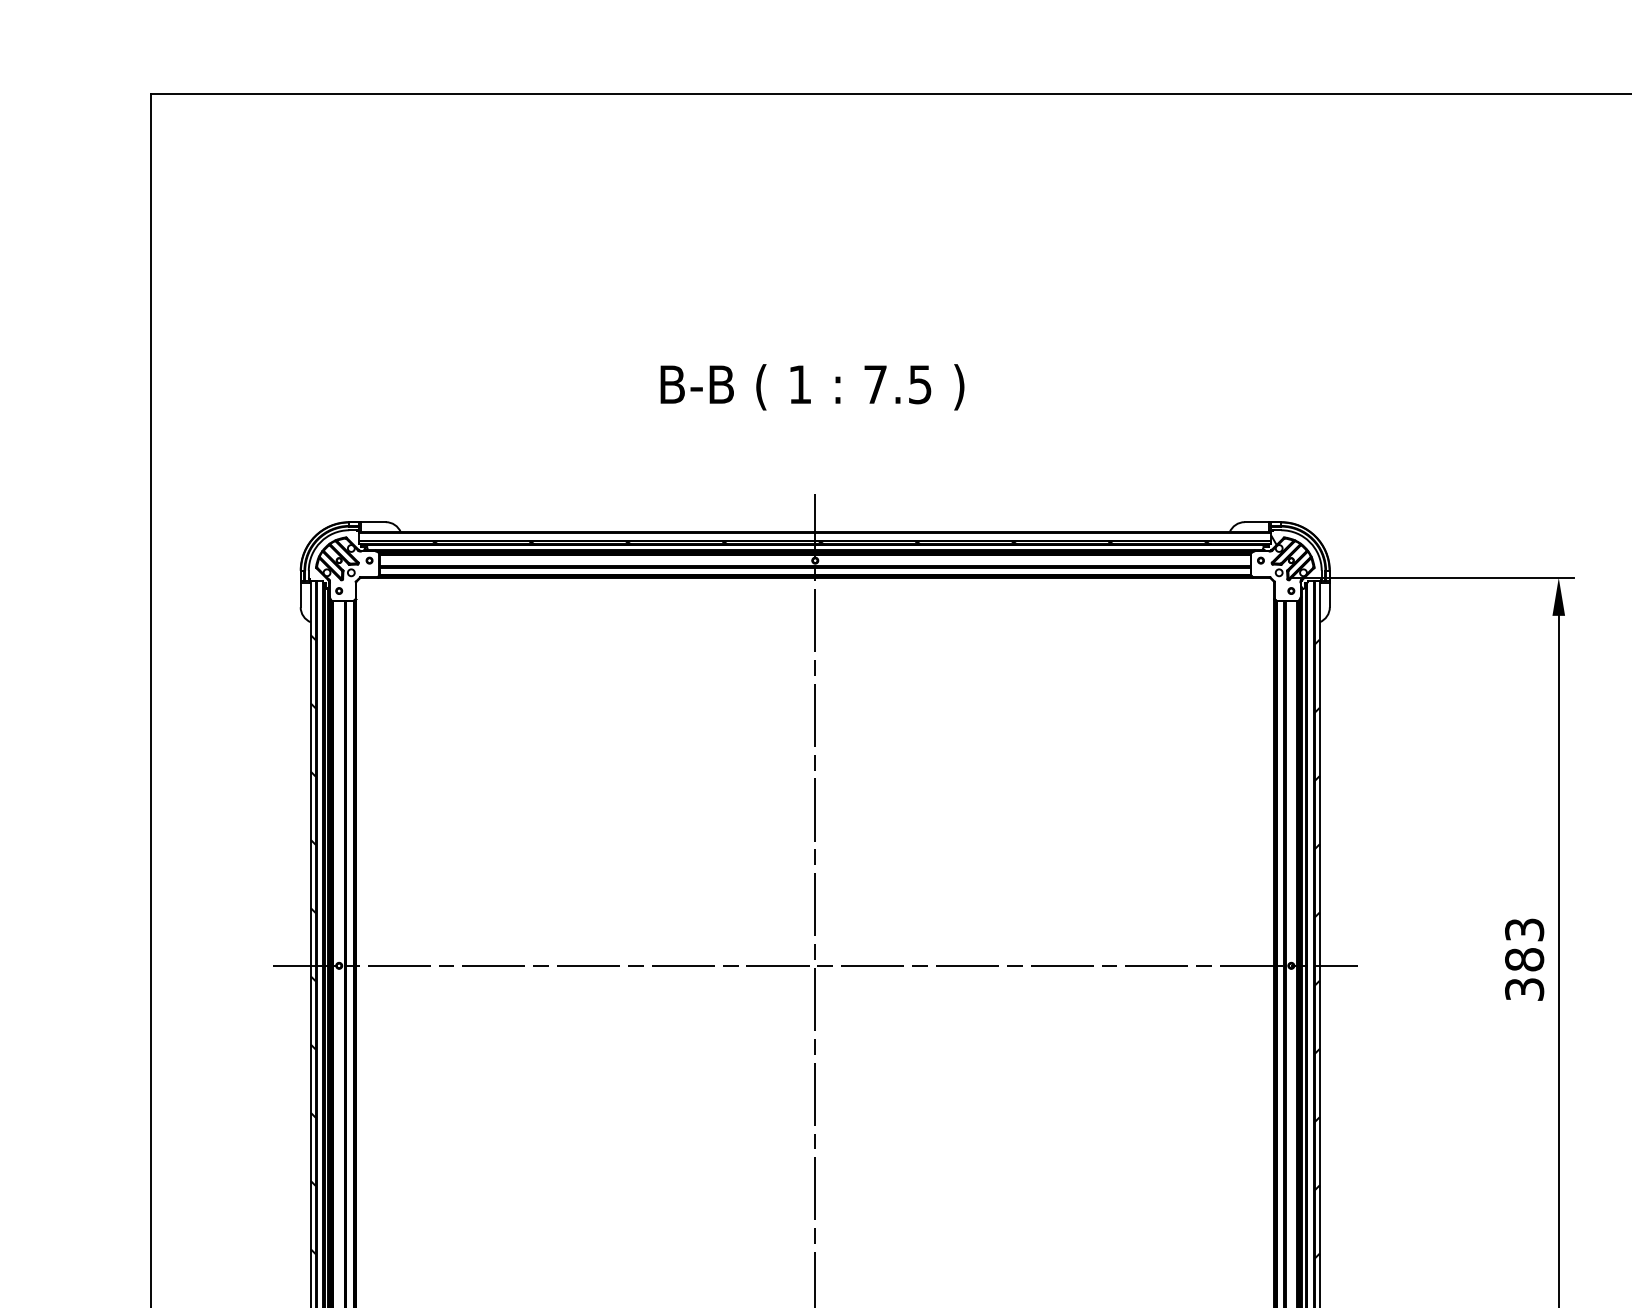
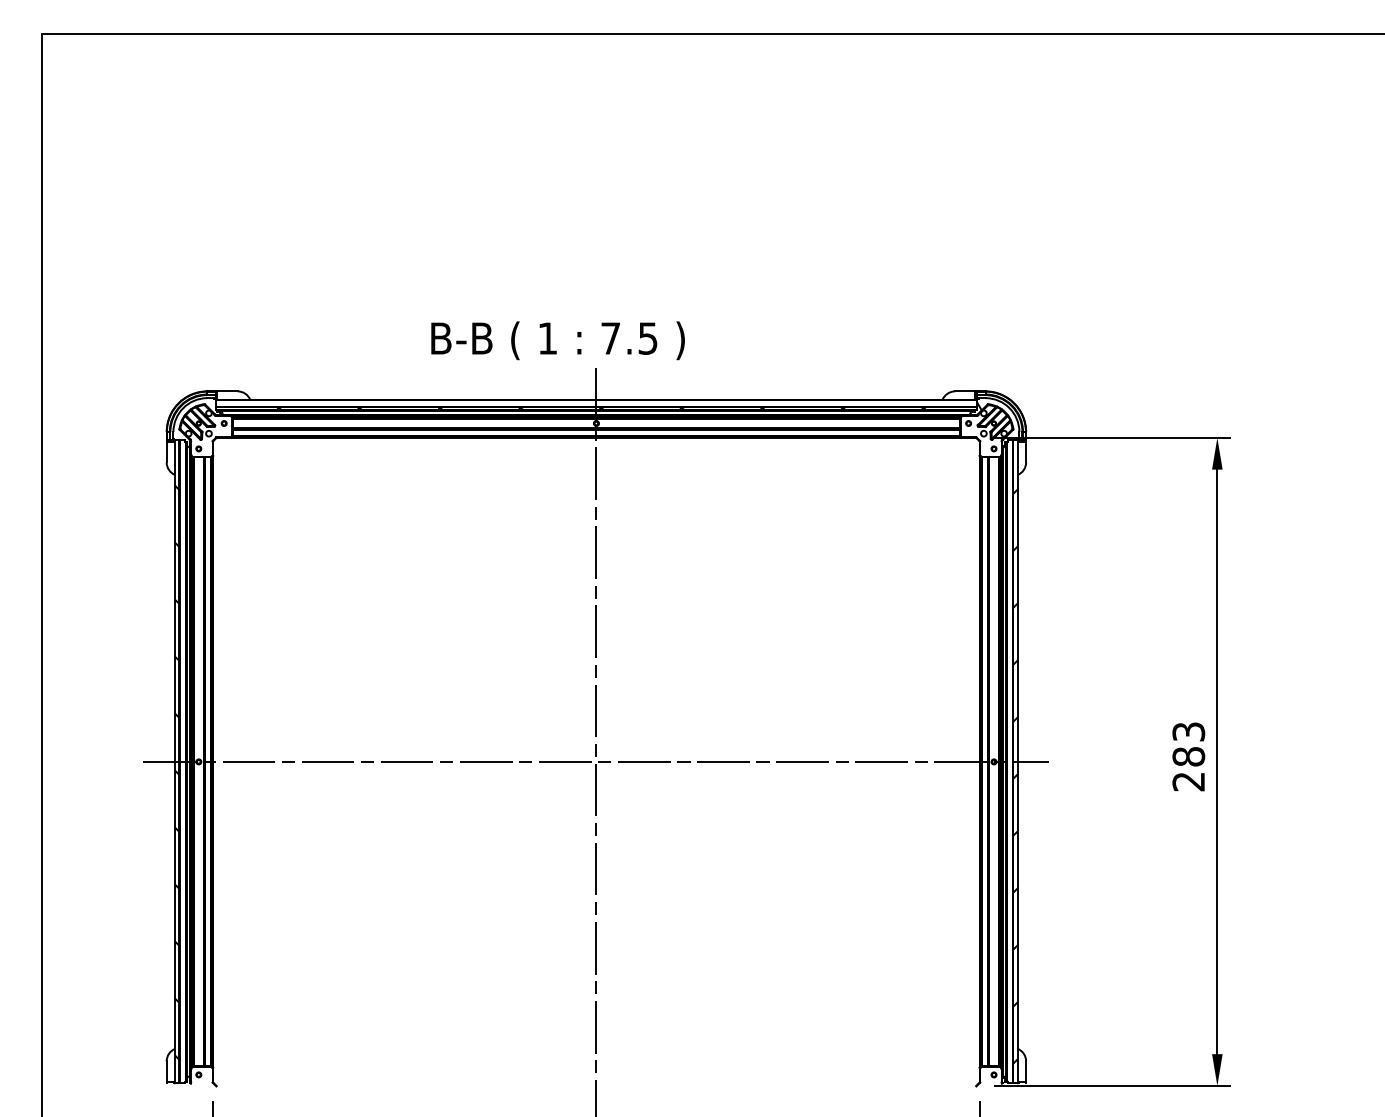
text: (811, 386) -> (557, 340), moved
text: (1524, 989) -> (1188, 781), 383 -> 283

